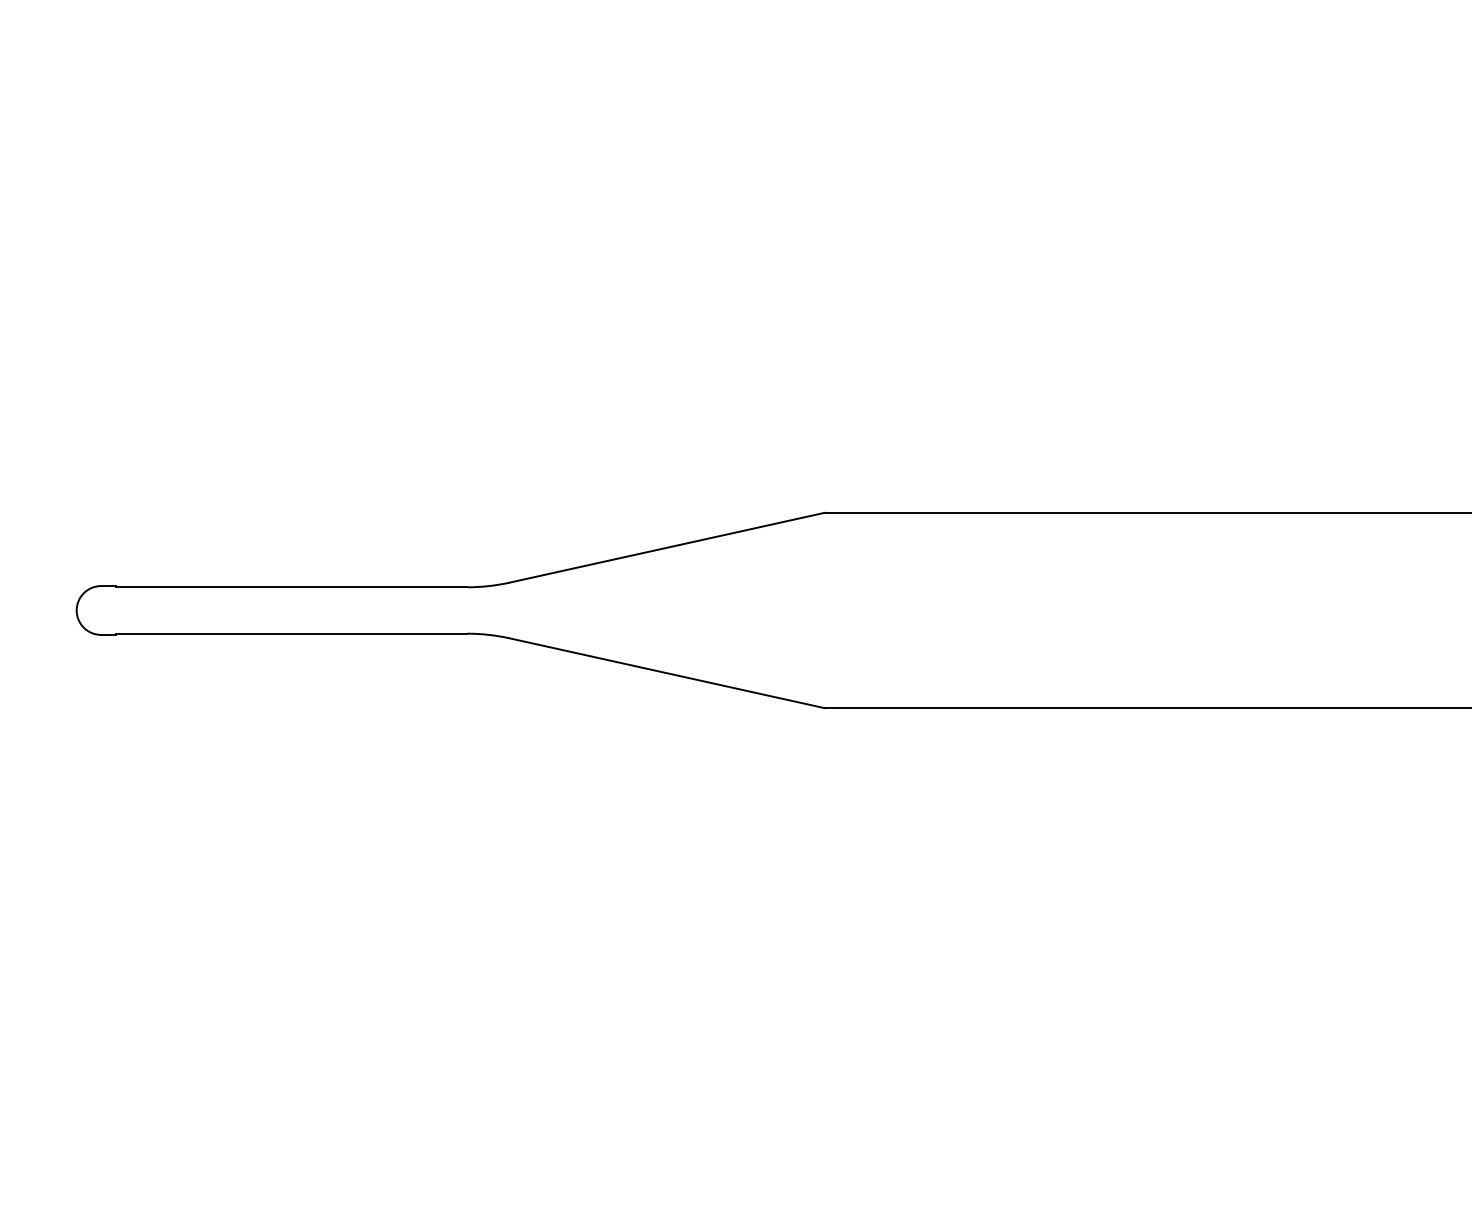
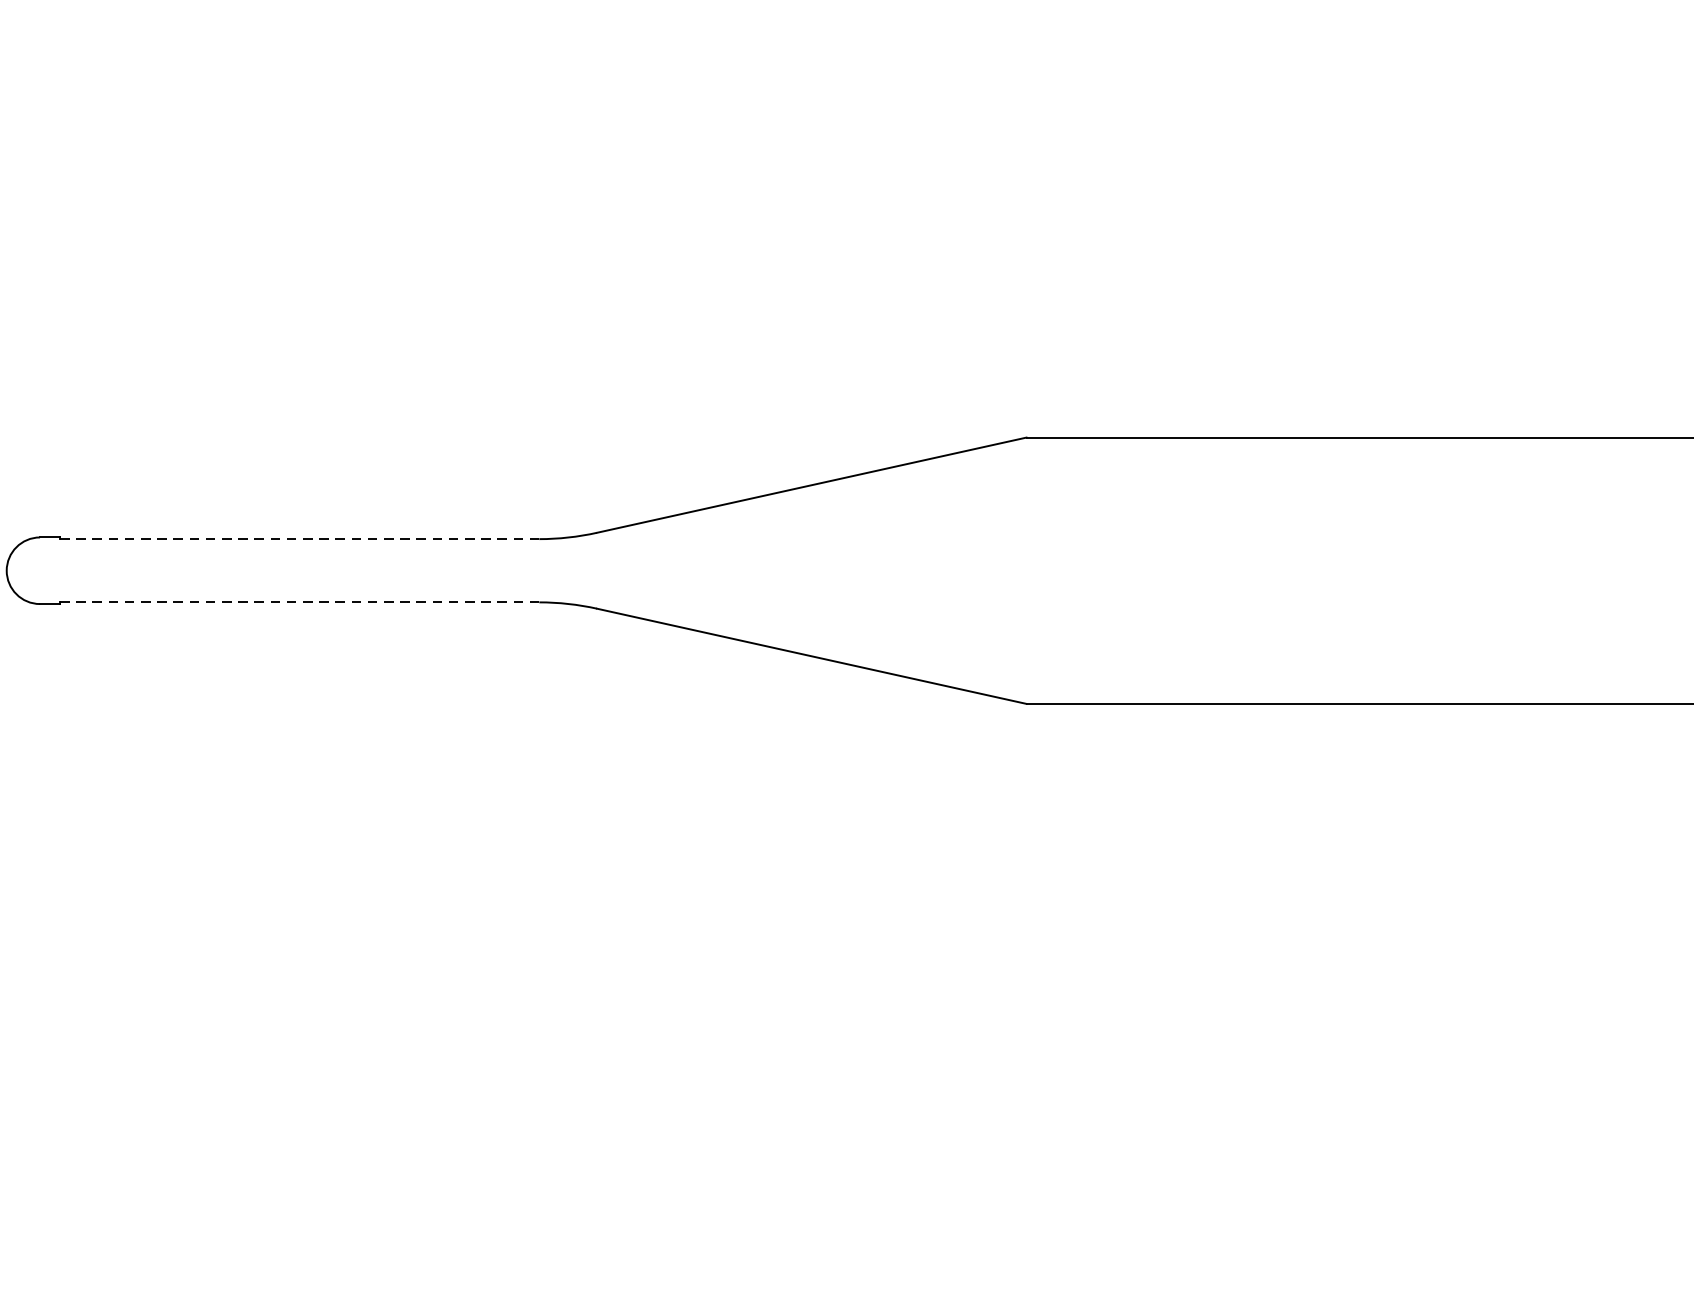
line: (291, 587) -> (299, 539), solid -> dashed
line: (291, 633) -> (299, 602), solid -> dashed

